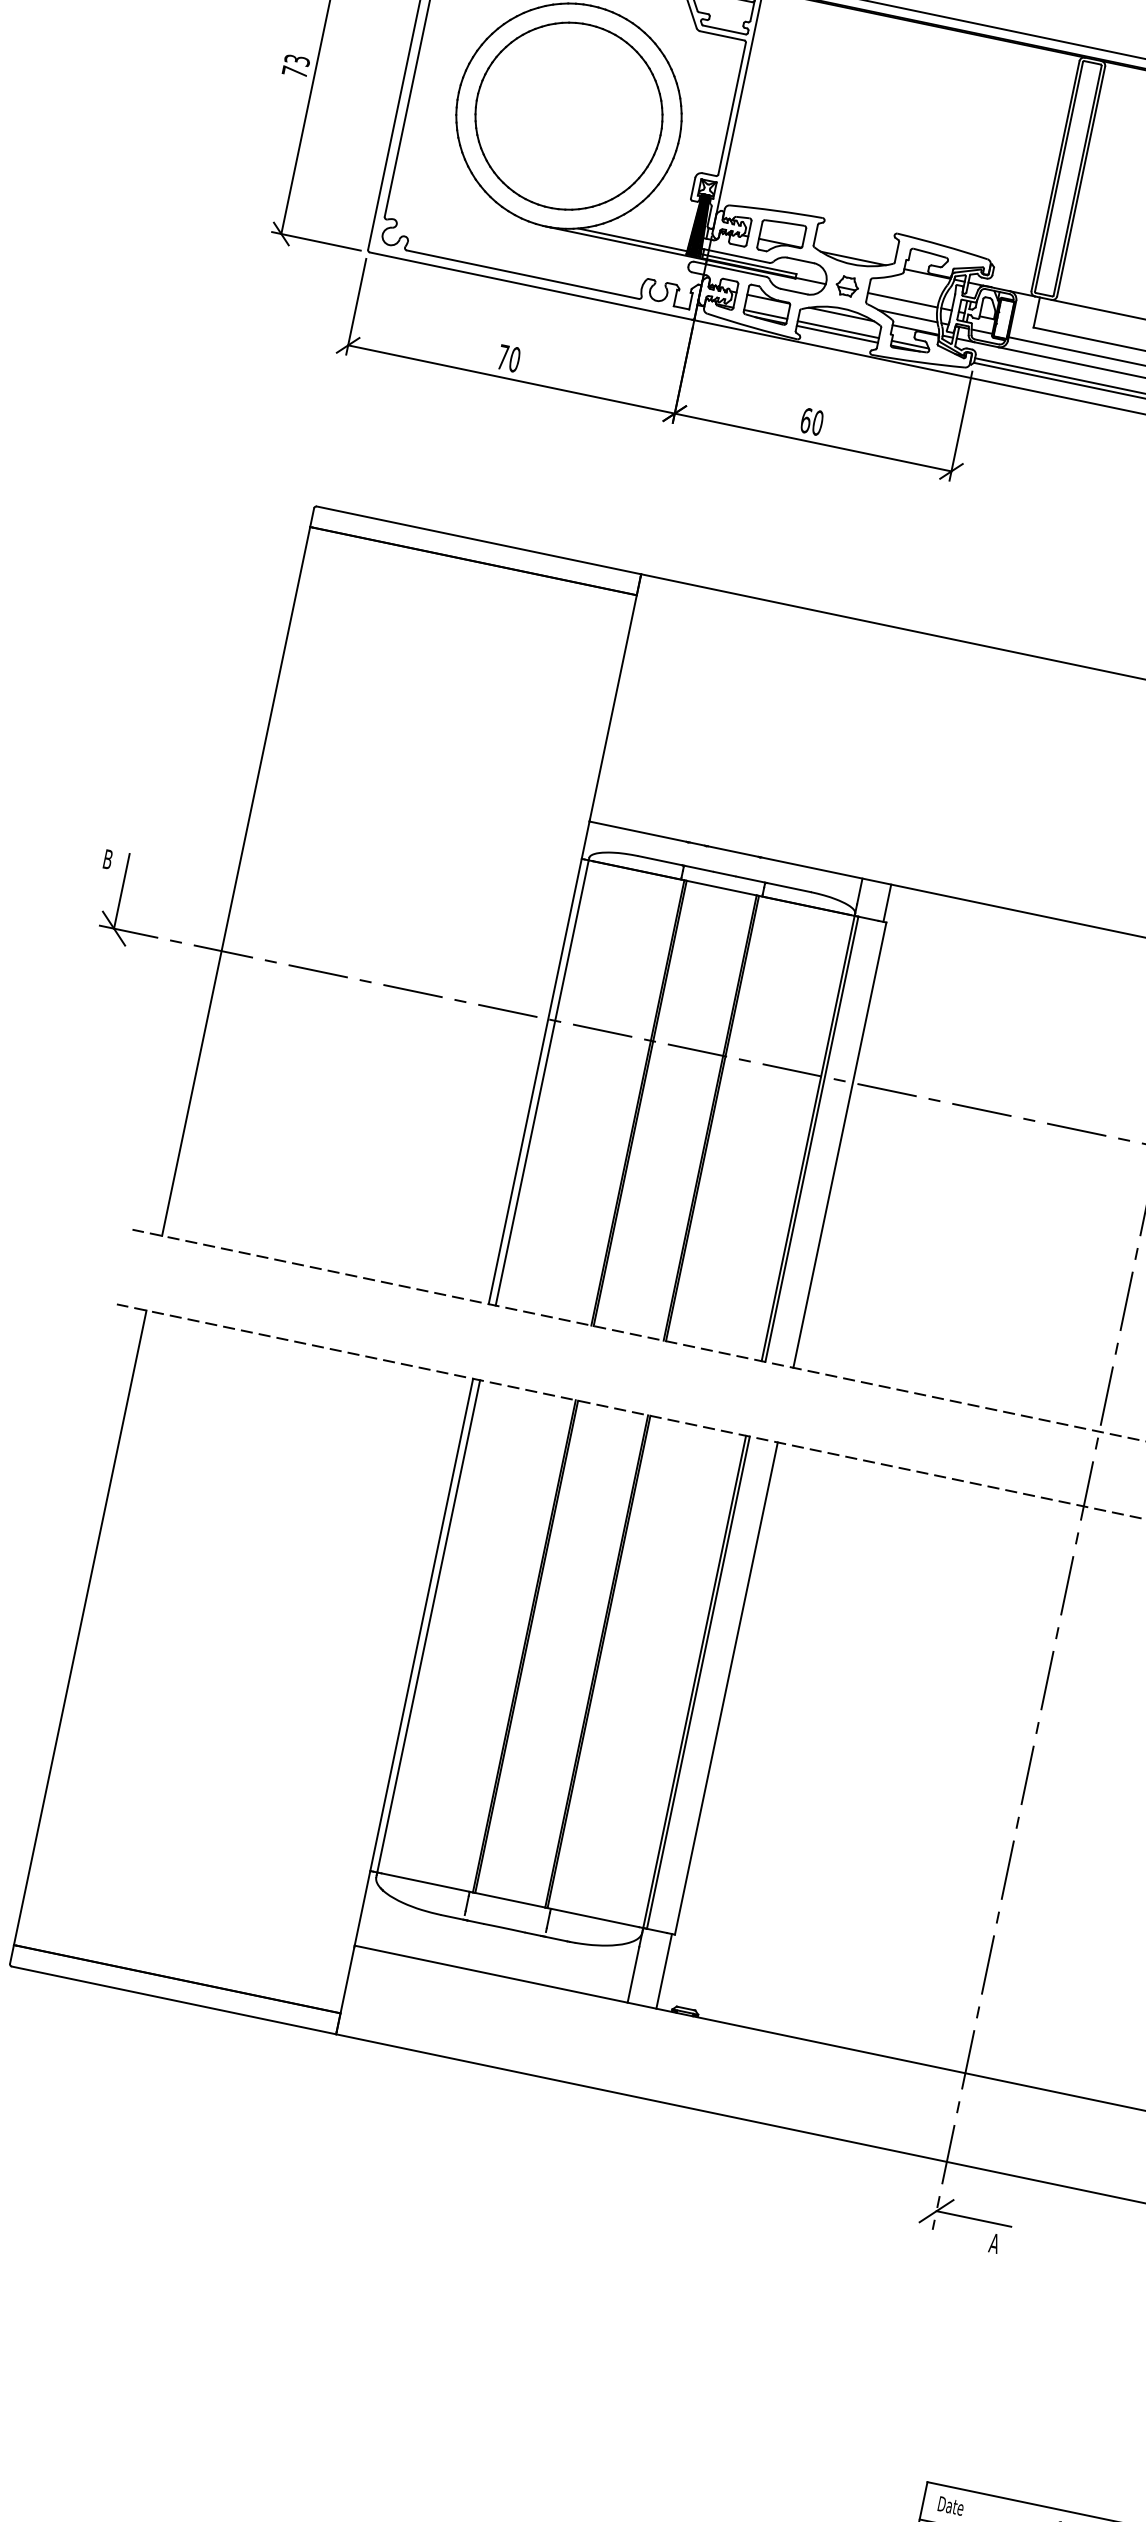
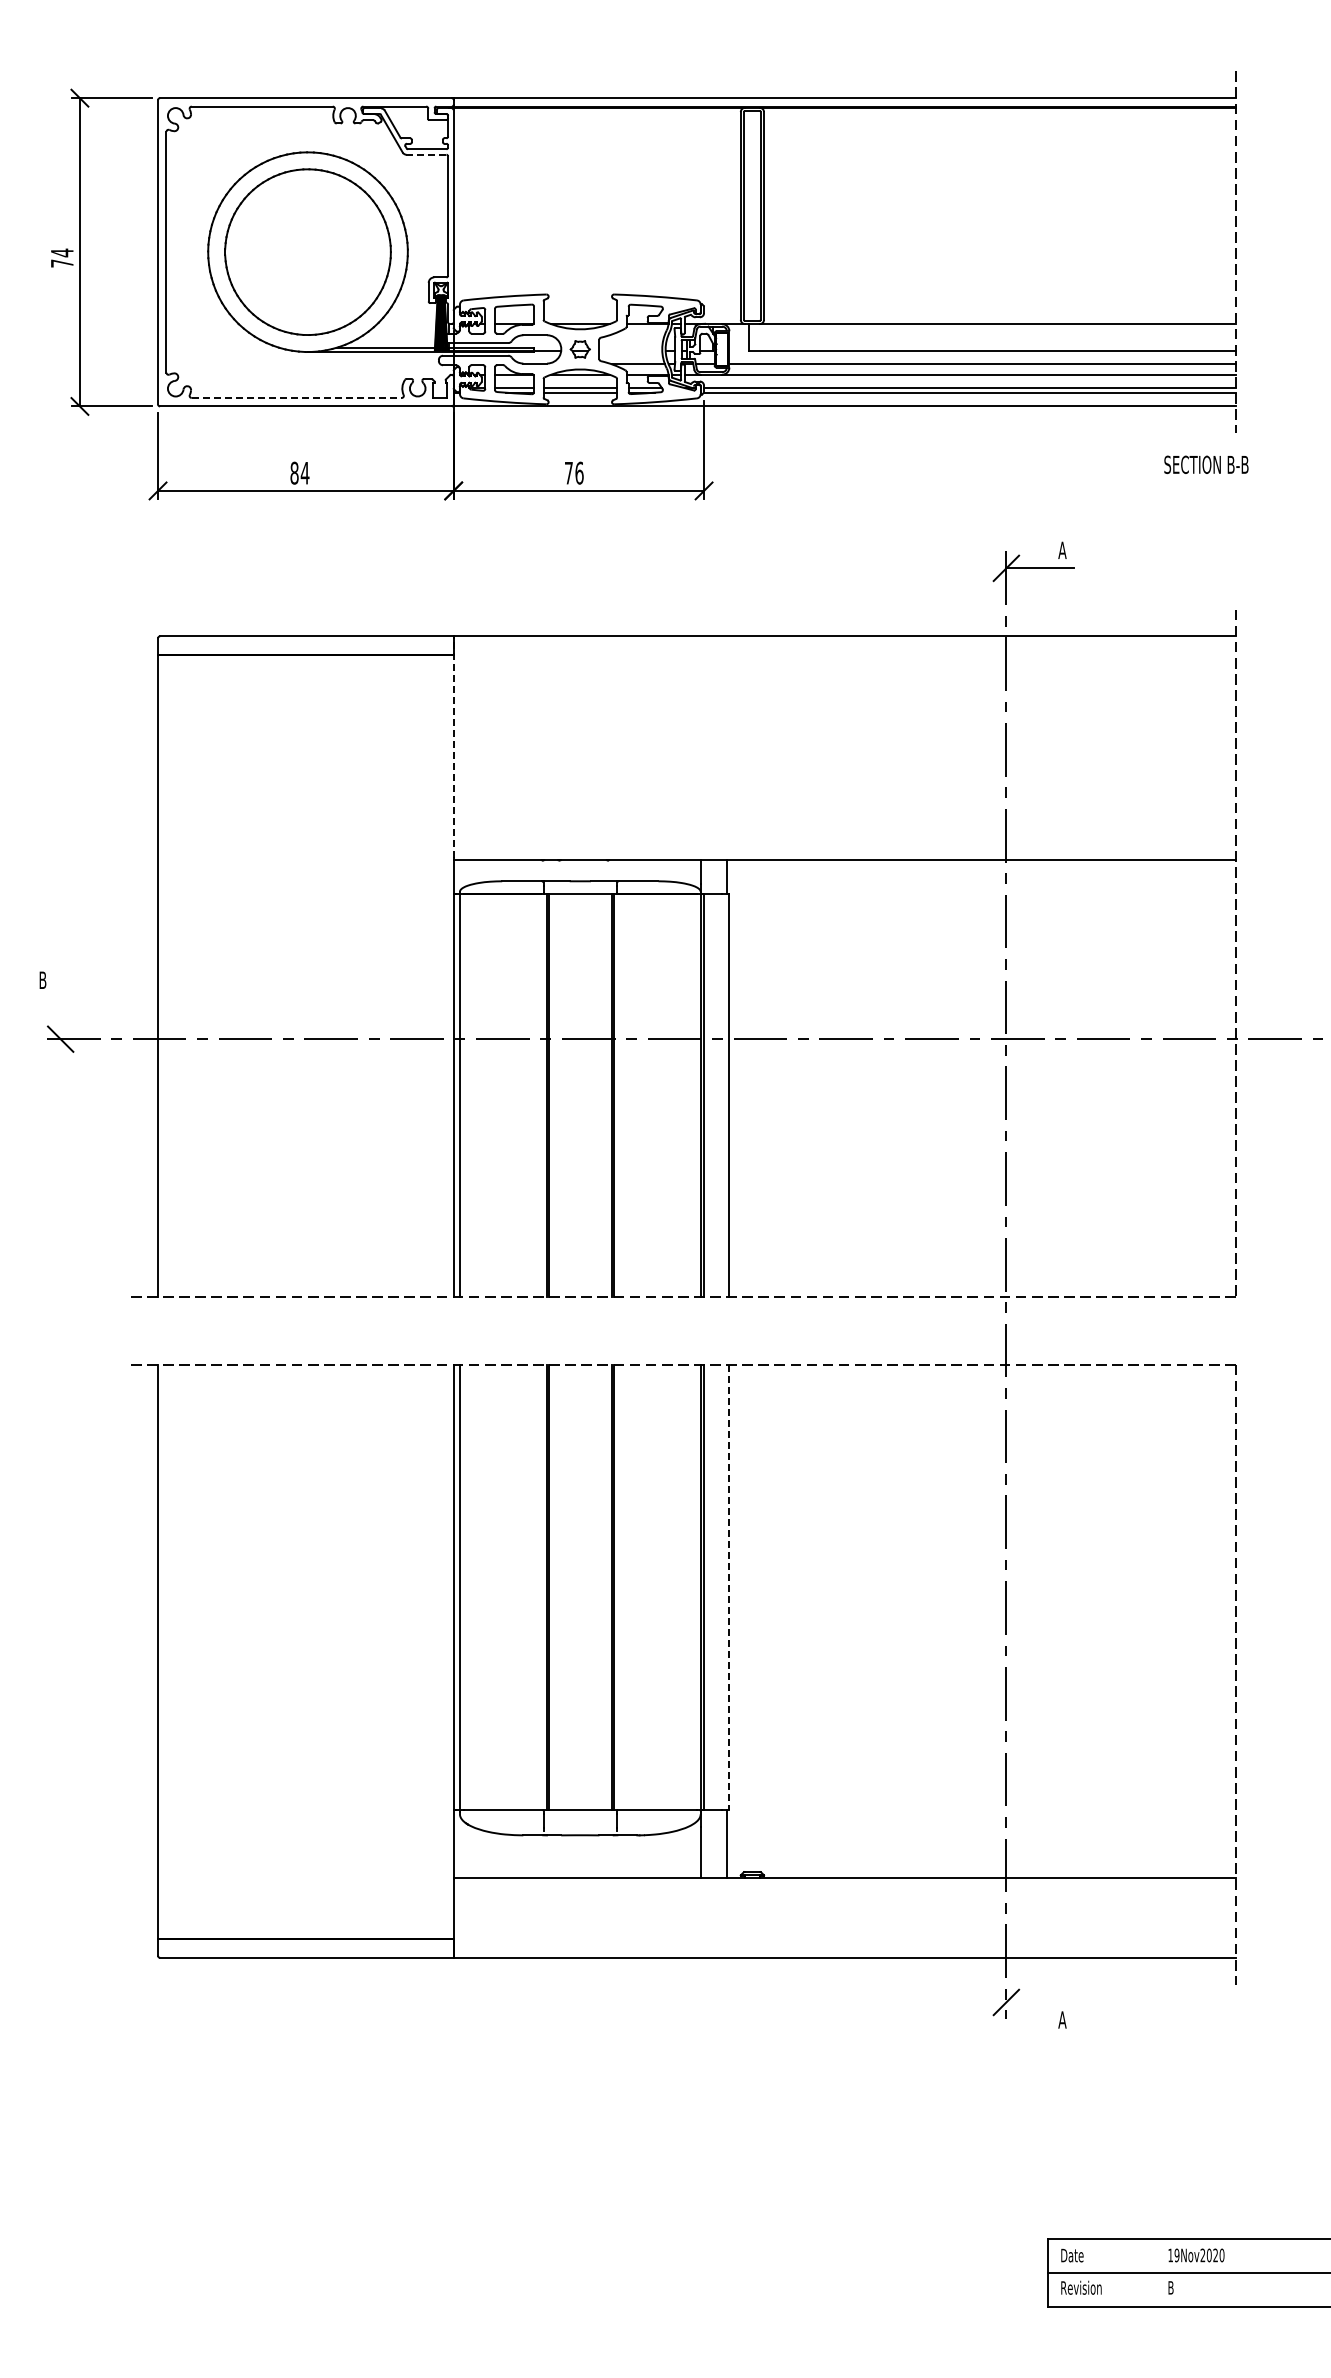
line: (721, 35) -> (425, 154), solid -> dashed
text: (296, 59) -> (61, 252), 73 -> 74
line: (523, 274) -> (297, 397), solid -> dashed
line: (902, 300) -> (630, 351), removed
text: (508, 357) -> (299, 472), 70 -> 84
text: (811, 420) -> (573, 472), 60 -> 76
line: (615, 697) -> (453, 747), solid -> dashed
line: (121, 891) -> (60, 1005), removed
line: (726, 1688) -> (729, 1587), solid -> dashed
line: (973, 2218) -> (1039, 2002), removed

